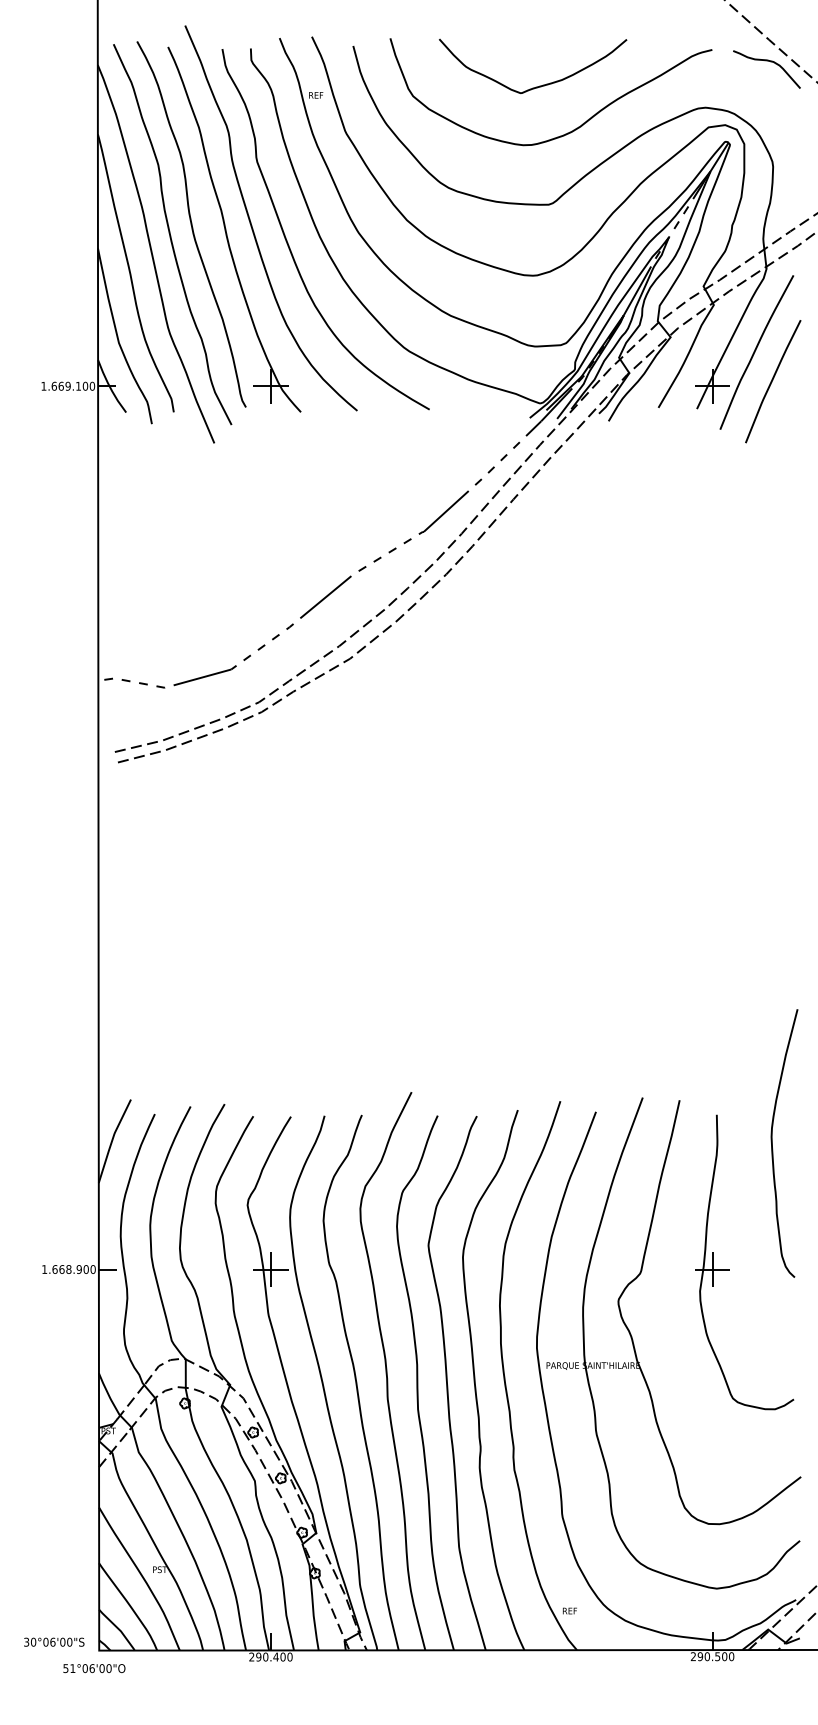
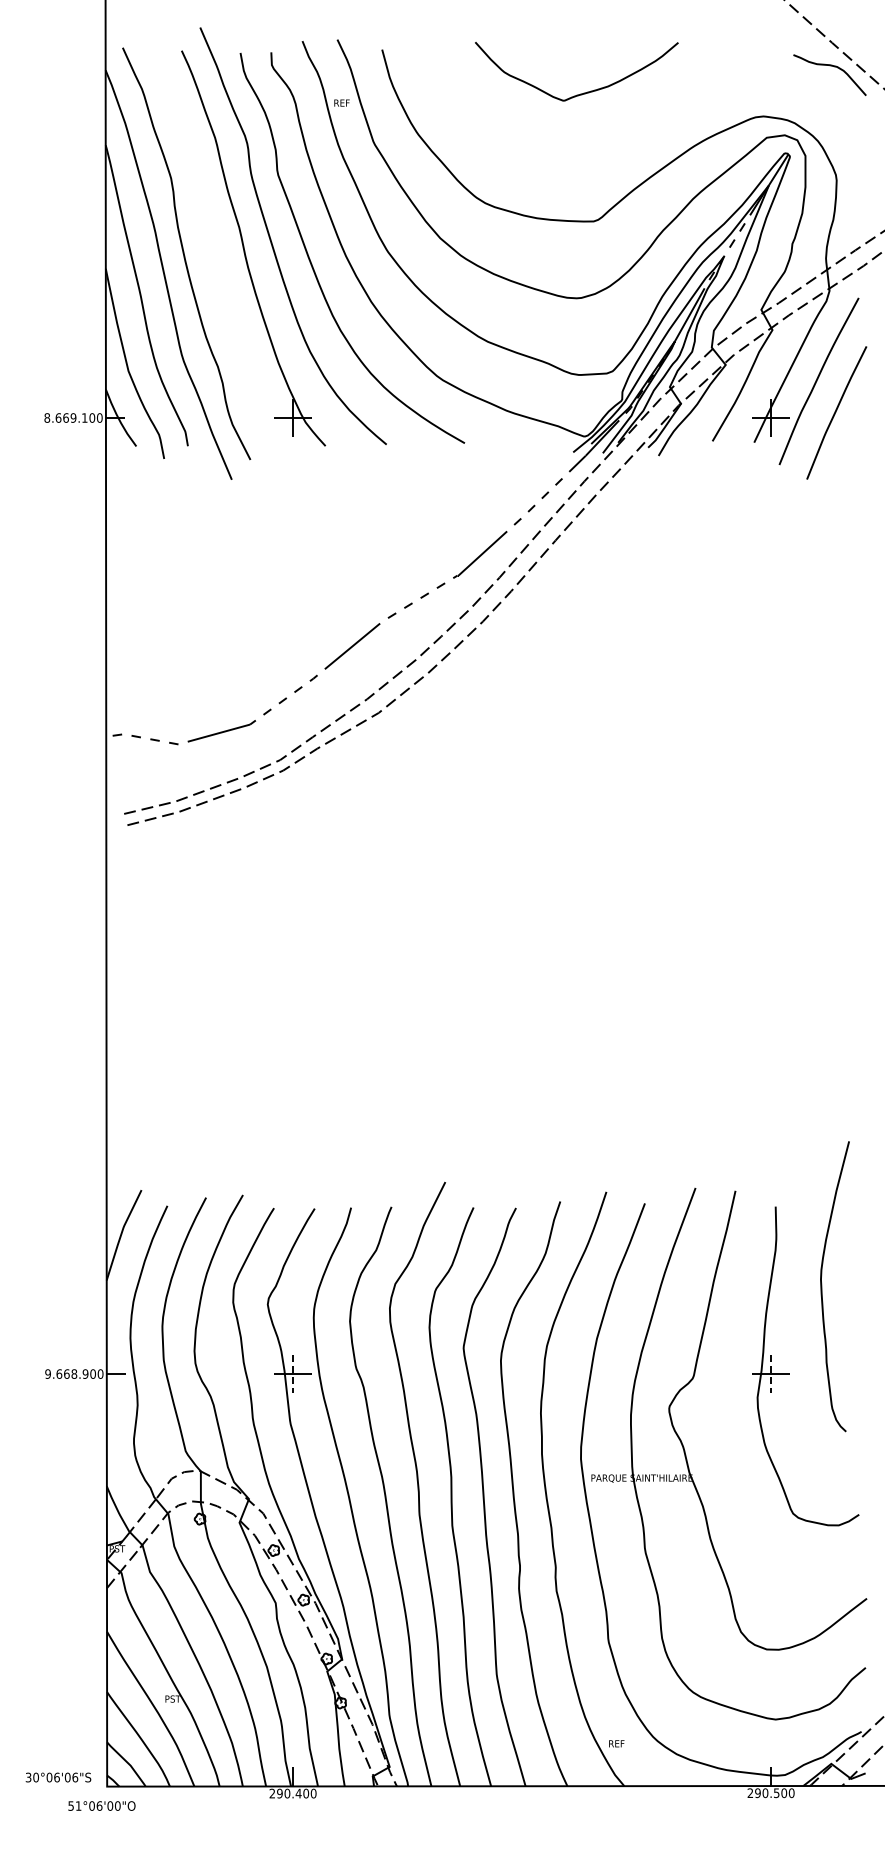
curve: (574, 129) -> (621, 139), removed
curve: (190, 224) -> (206, 242), removed
text: (44, 385) -> (47, 417), 1.669.100 -> 8.669.100
curve: (772, 1143) -> (822, 1286), moved
text: (44, 1268) -> (47, 1373), 1.668.900 -> 9.668.900
line: (271, 1269) -> (293, 1374), solid -> dashed
line: (712, 1269) -> (771, 1374), solid -> dashed
text: (69, 1642) -> (75, 1777), 30°06'00"S -> 30°06'06"S

